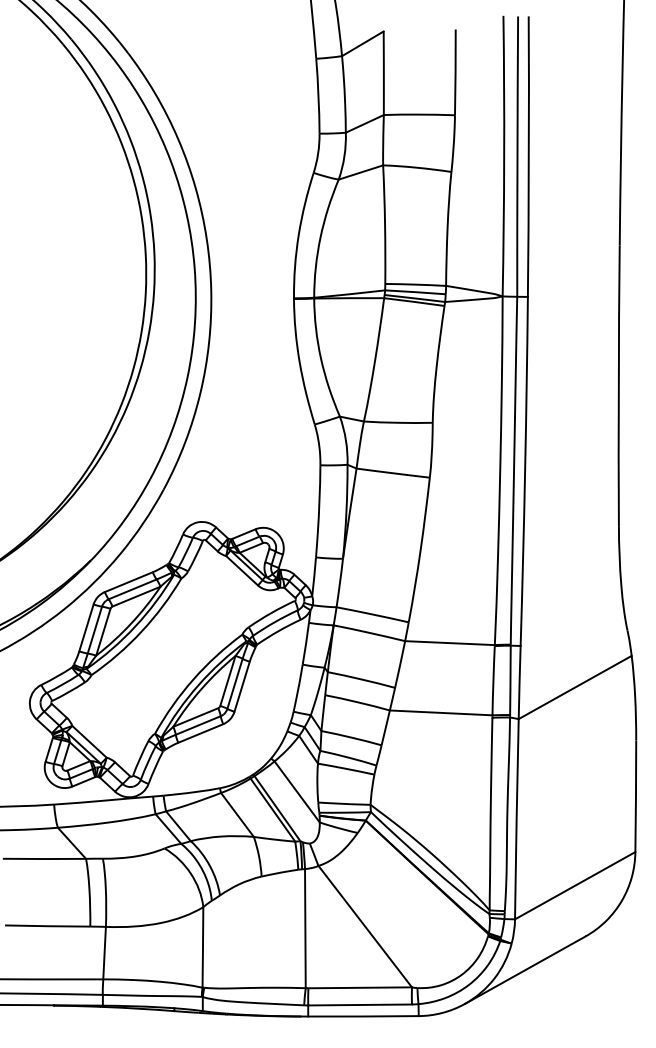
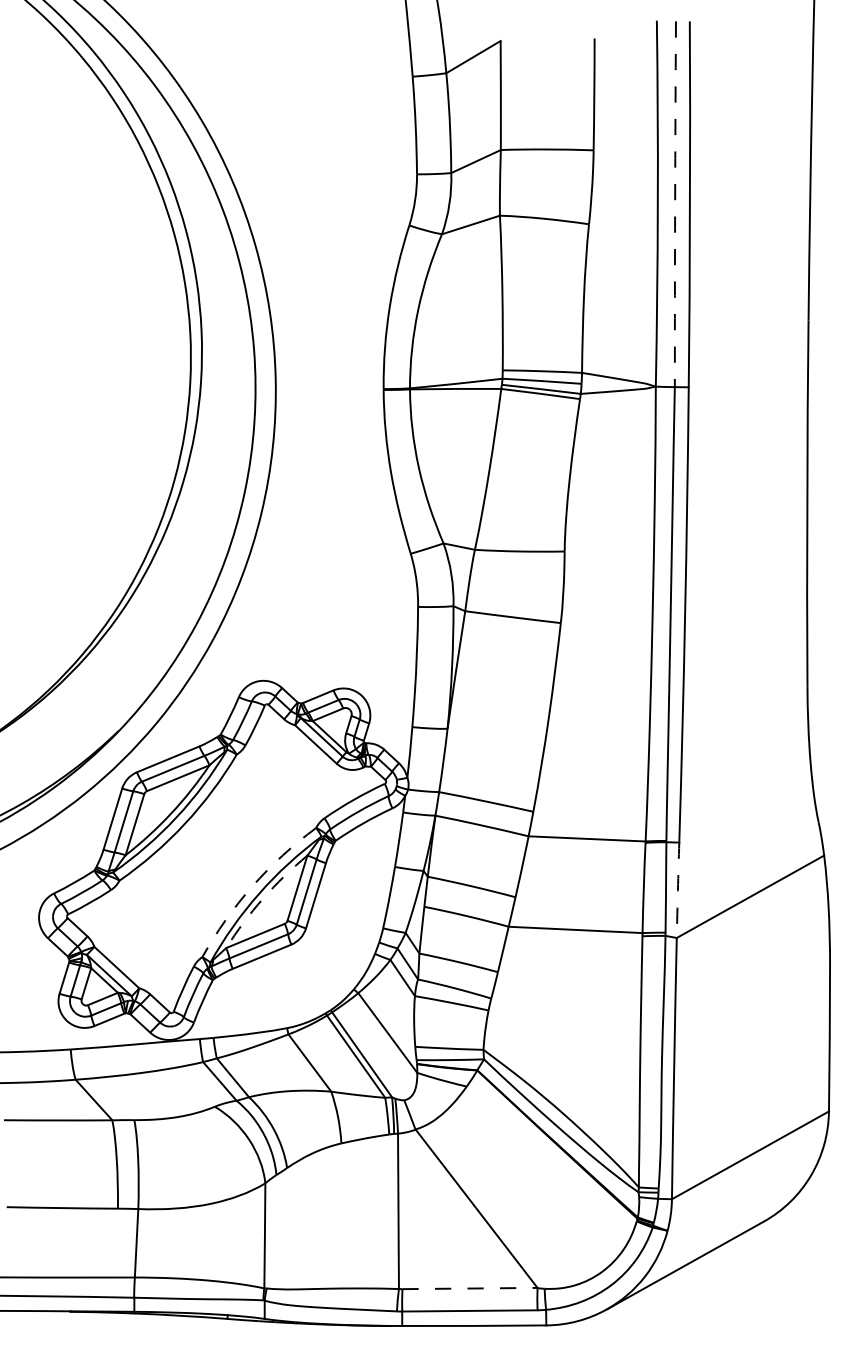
arc: (517, 156) -> (675, 204), solid -> dashed
arc: (193, 679) -> (252, 886), solid -> dashed
arc: (519, 682) -> (677, 890), solid -> dashed
arc: (201, 688) -> (263, 898), solid -> dashed
line: (360, 987) -> (470, 1288), solid -> dashed

